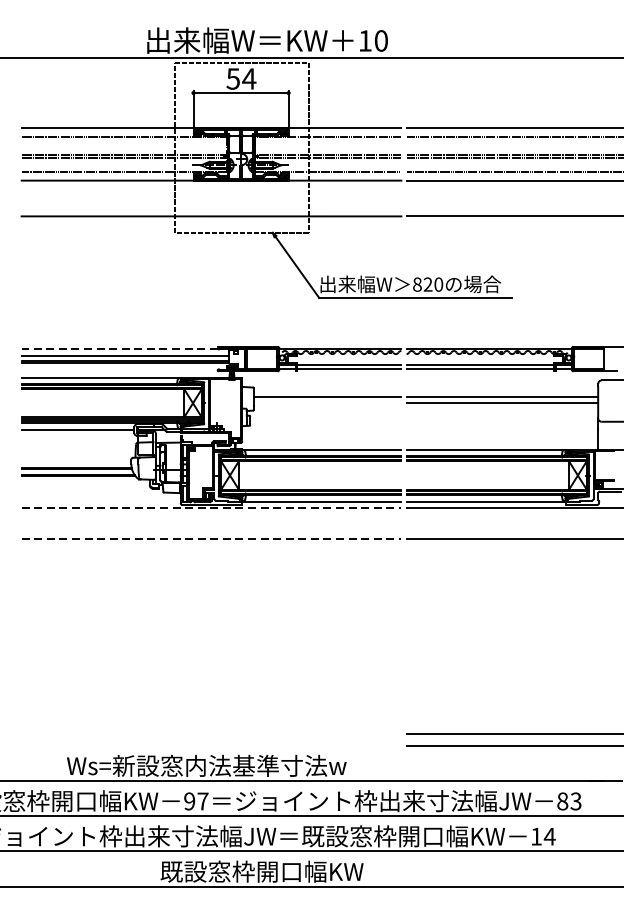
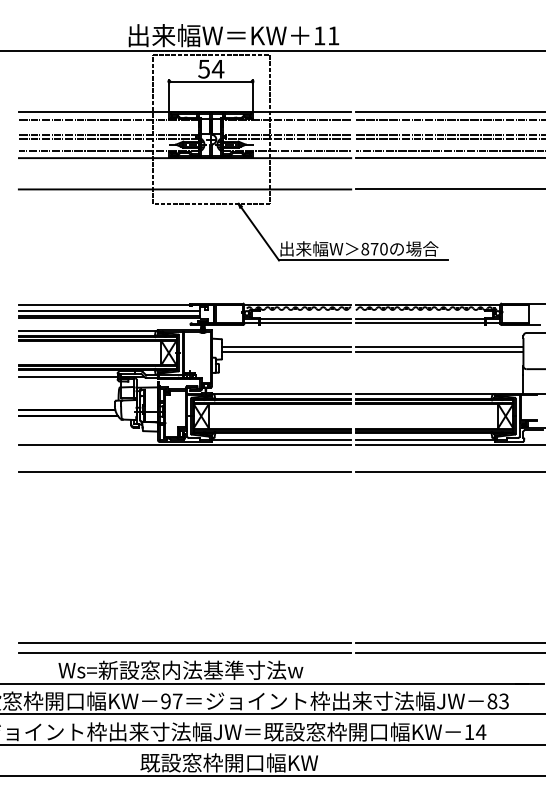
text: (381, 40) -> (333, 35), 10 -> 11
text: (427, 283) -> (374, 248), 820 -> 870
line: (119, 349) -> (104, 305), dashed -> solid
line: (327, 402) -> (286, 352), added
line: (212, 507) -> (185, 444), dashed -> solid
line: (212, 538) -> (185, 471), dashed -> solid
line: (210, 734) -> (184, 642), added
line: (210, 745) -> (184, 652), added

